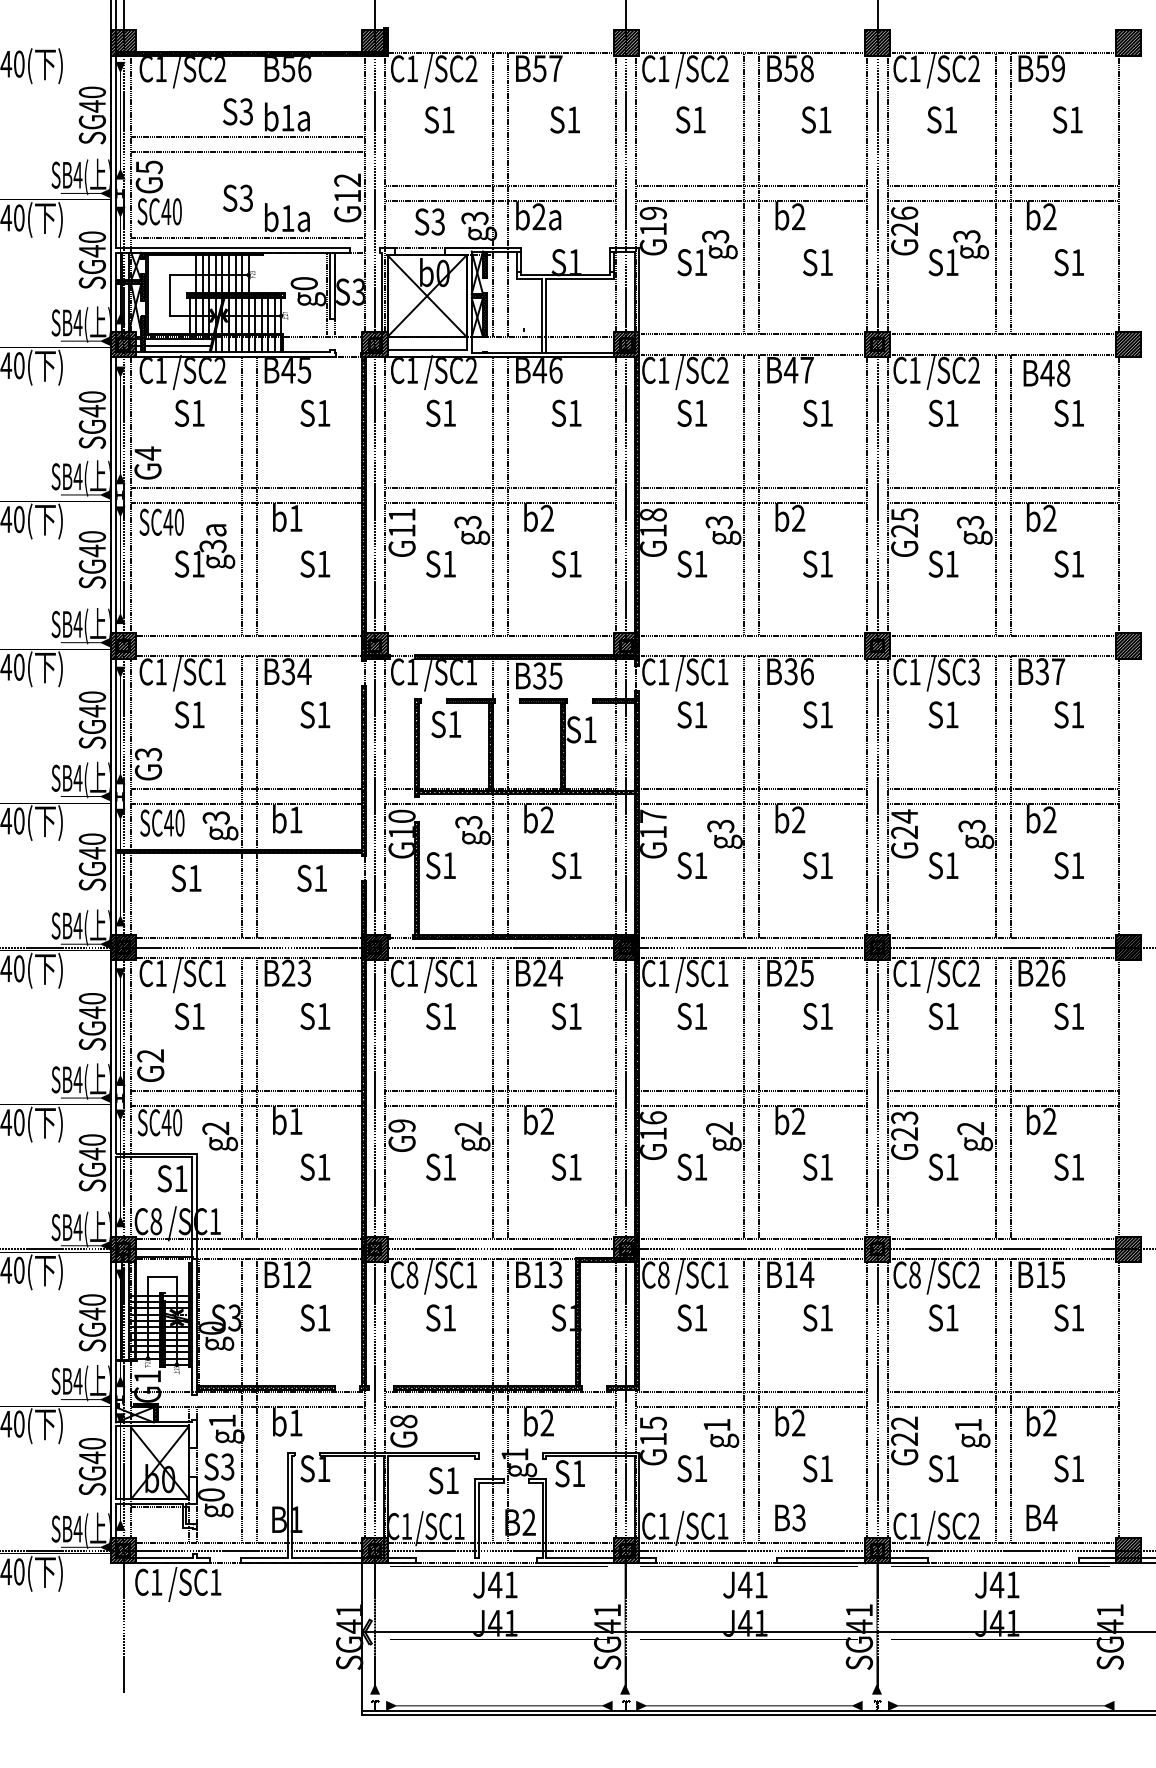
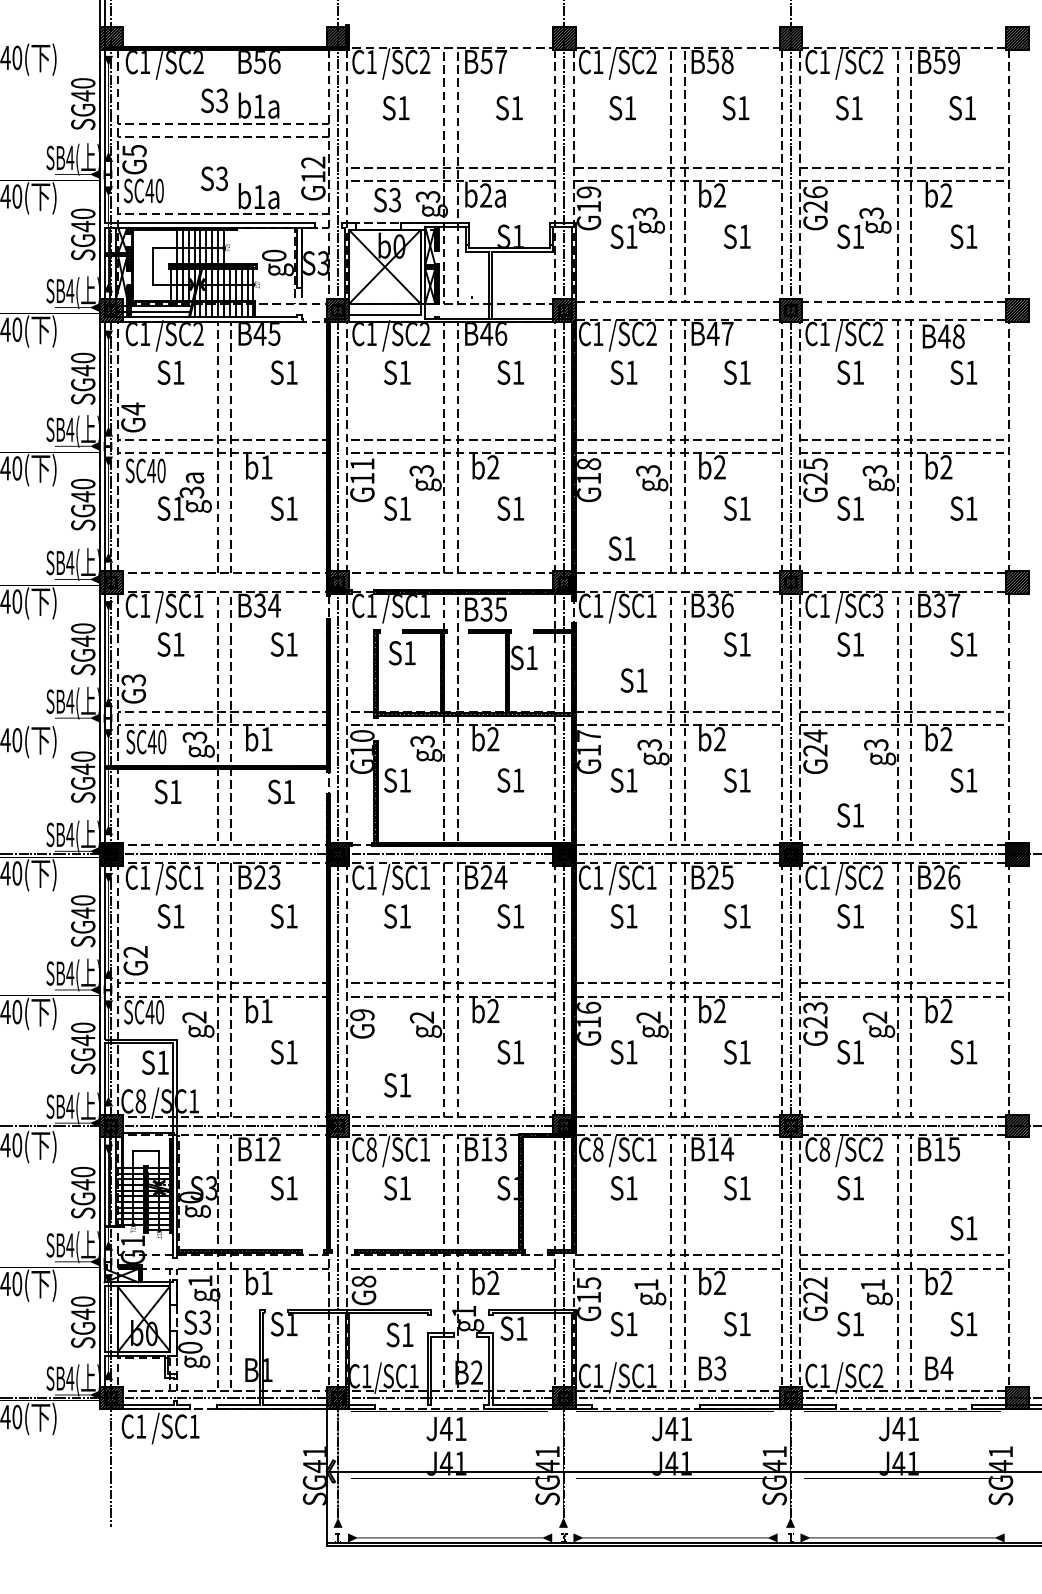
text: (691, 563) -> (621, 548), moved
text: (691, 714) -> (633, 680), moved
text: (943, 865) -> (850, 815), moved
text: (441, 1167) -> (397, 1085), moved
text: (1068, 1318) -> (963, 1228), moved

